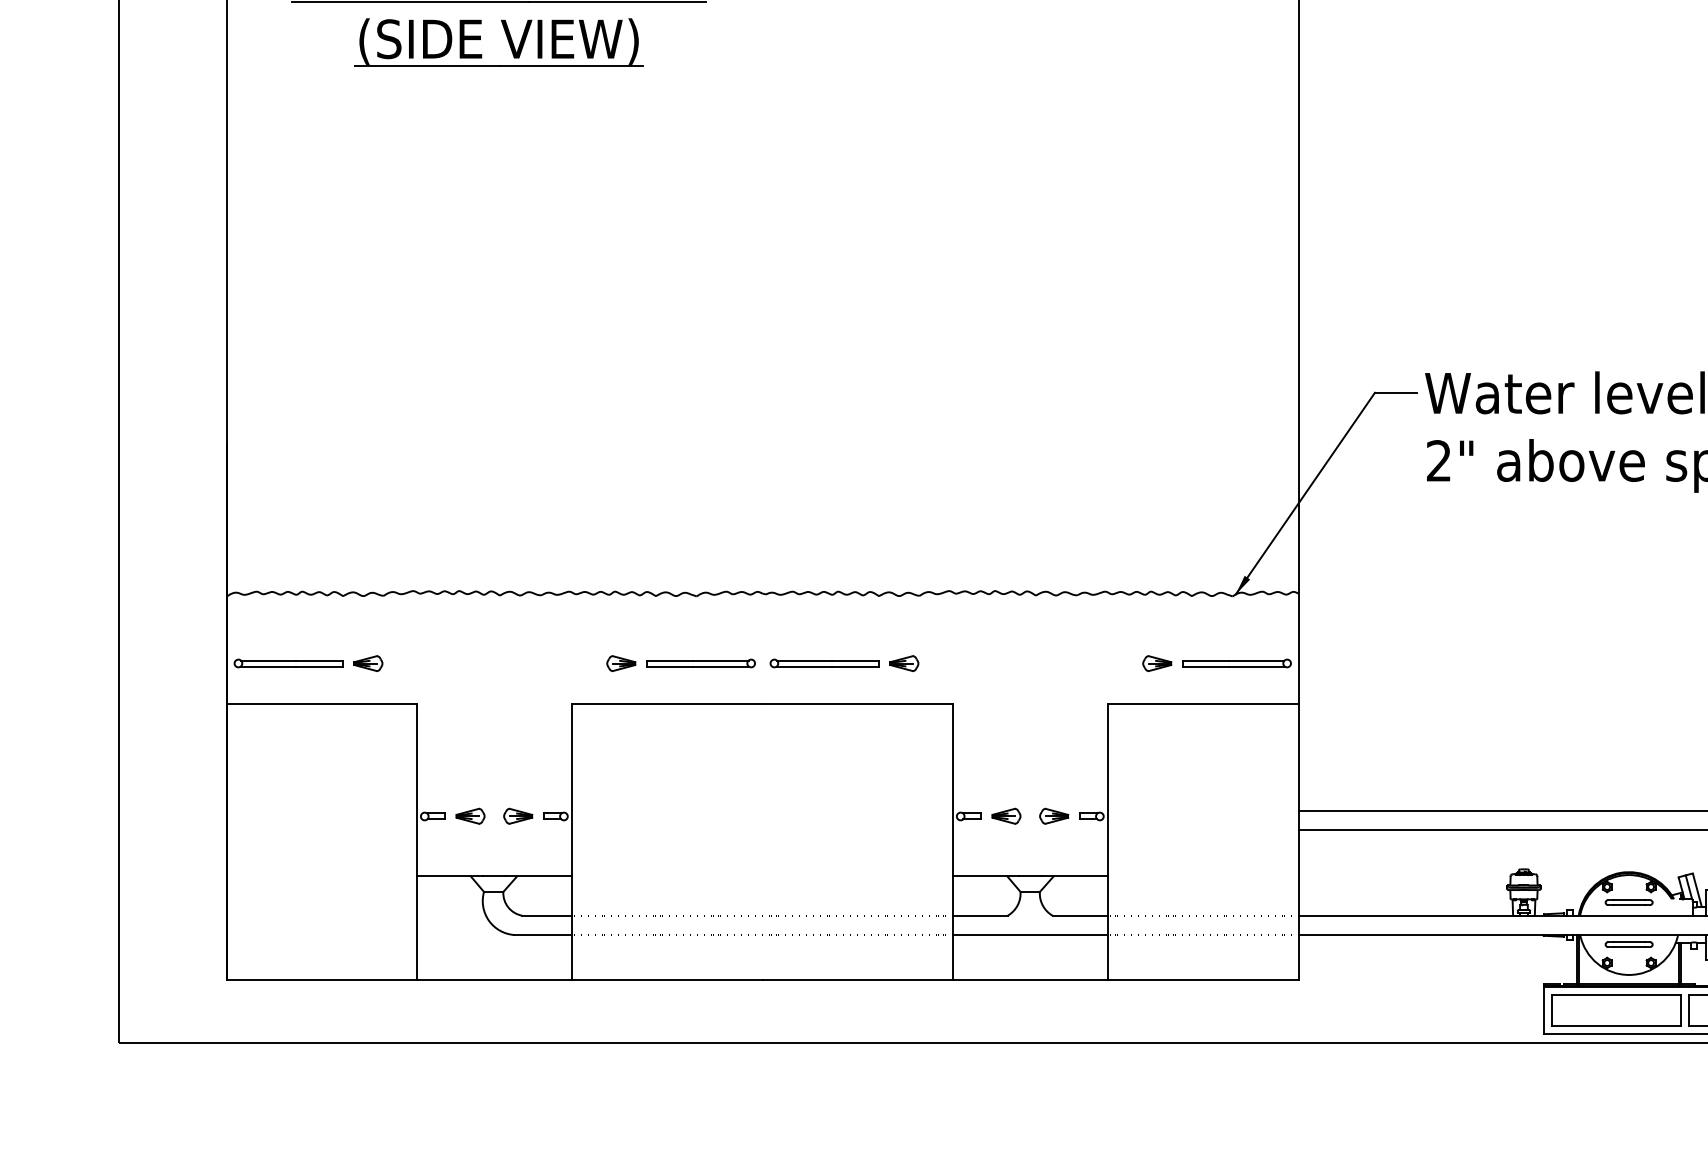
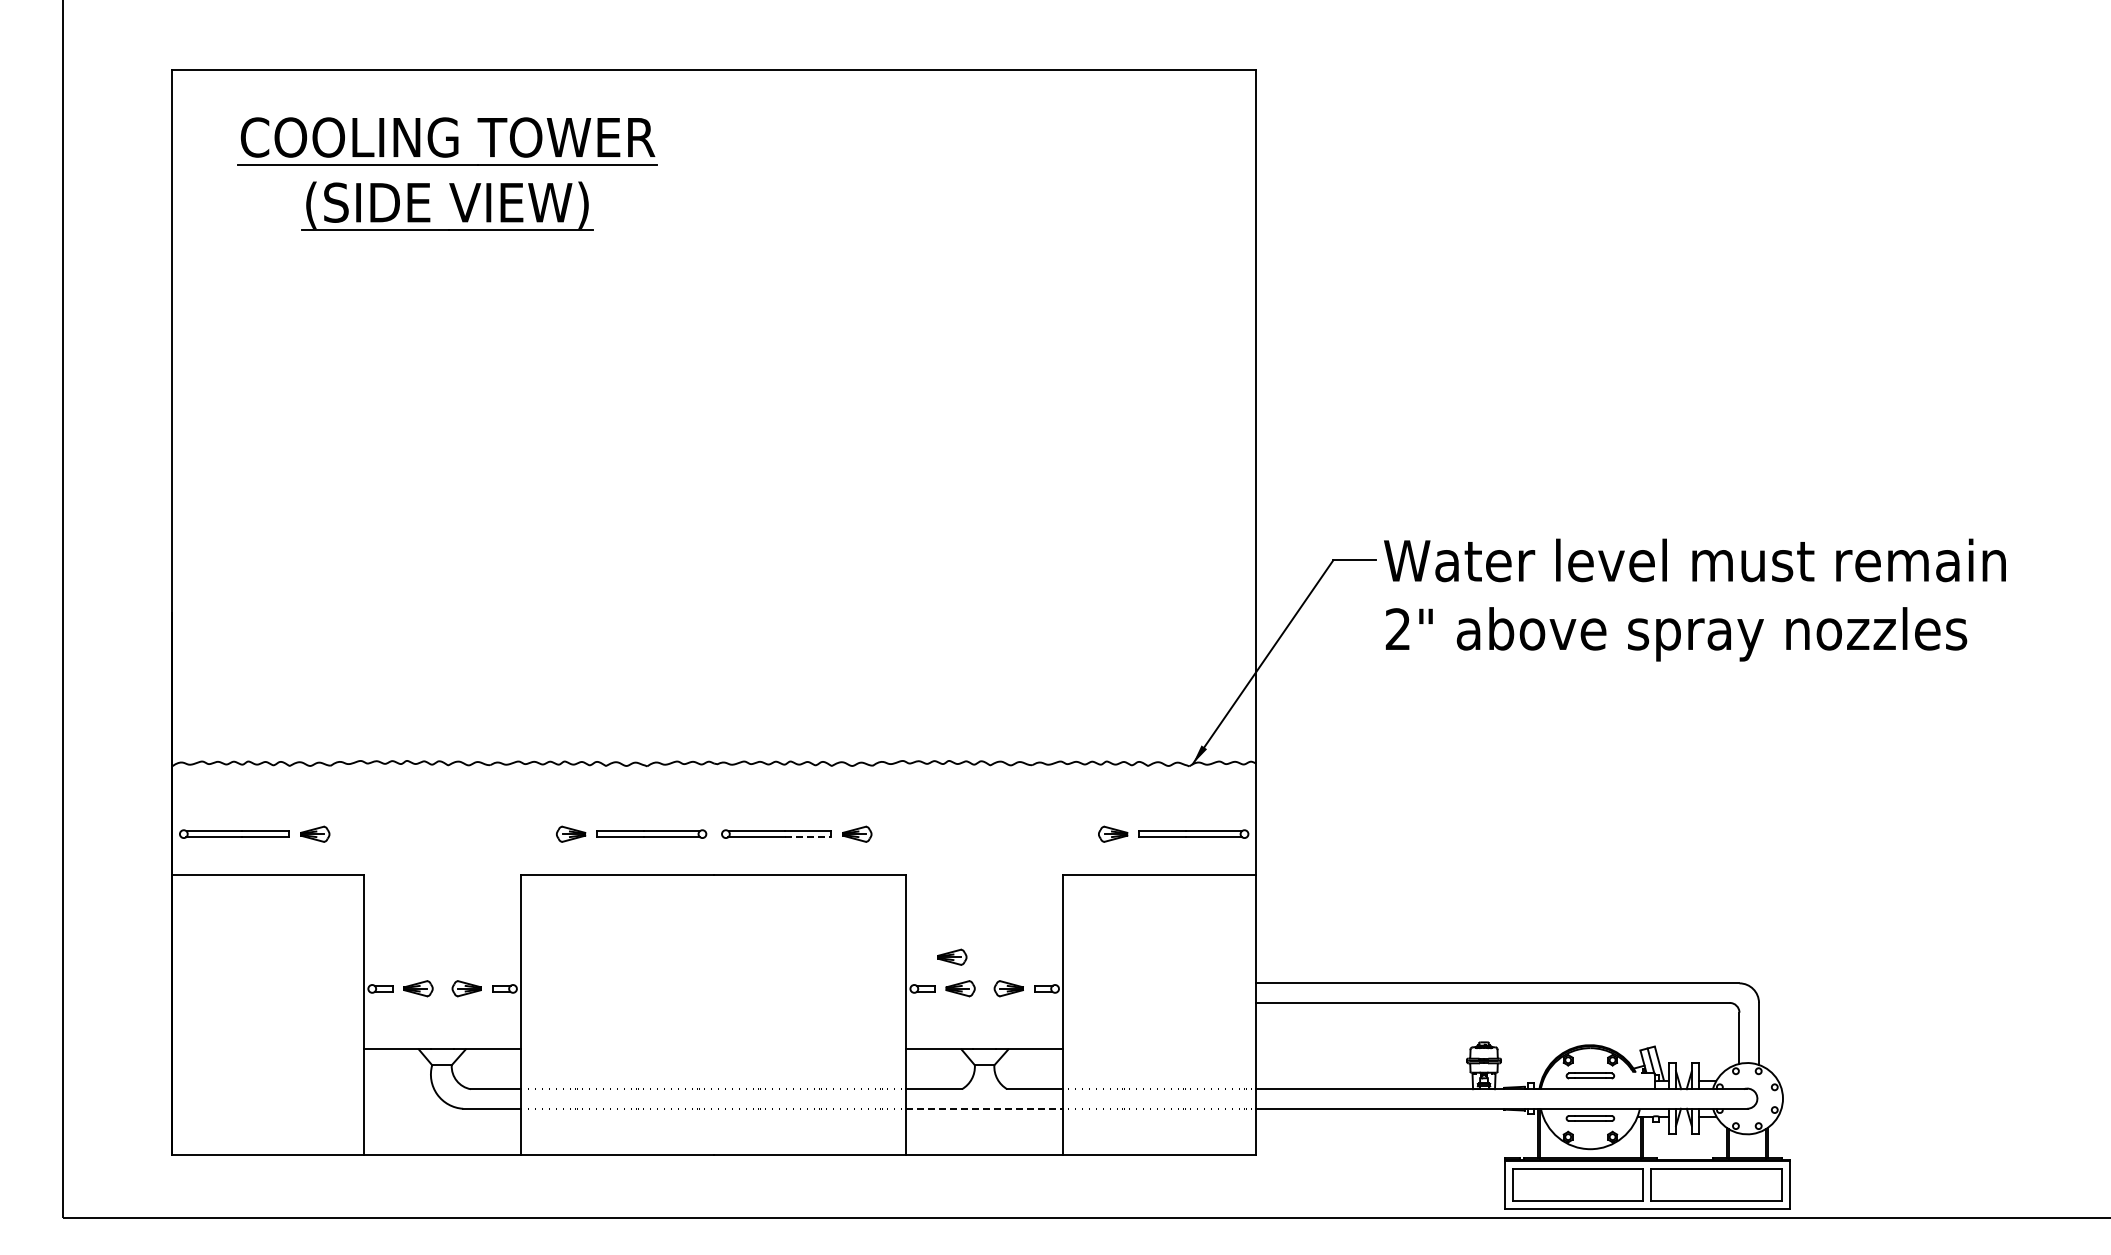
line: (856, 666) -> (808, 837), solid -> dashed
part: (998, 784) -> (952, 956), added
line: (1031, 934) -> (985, 1108), solid -> dashed

